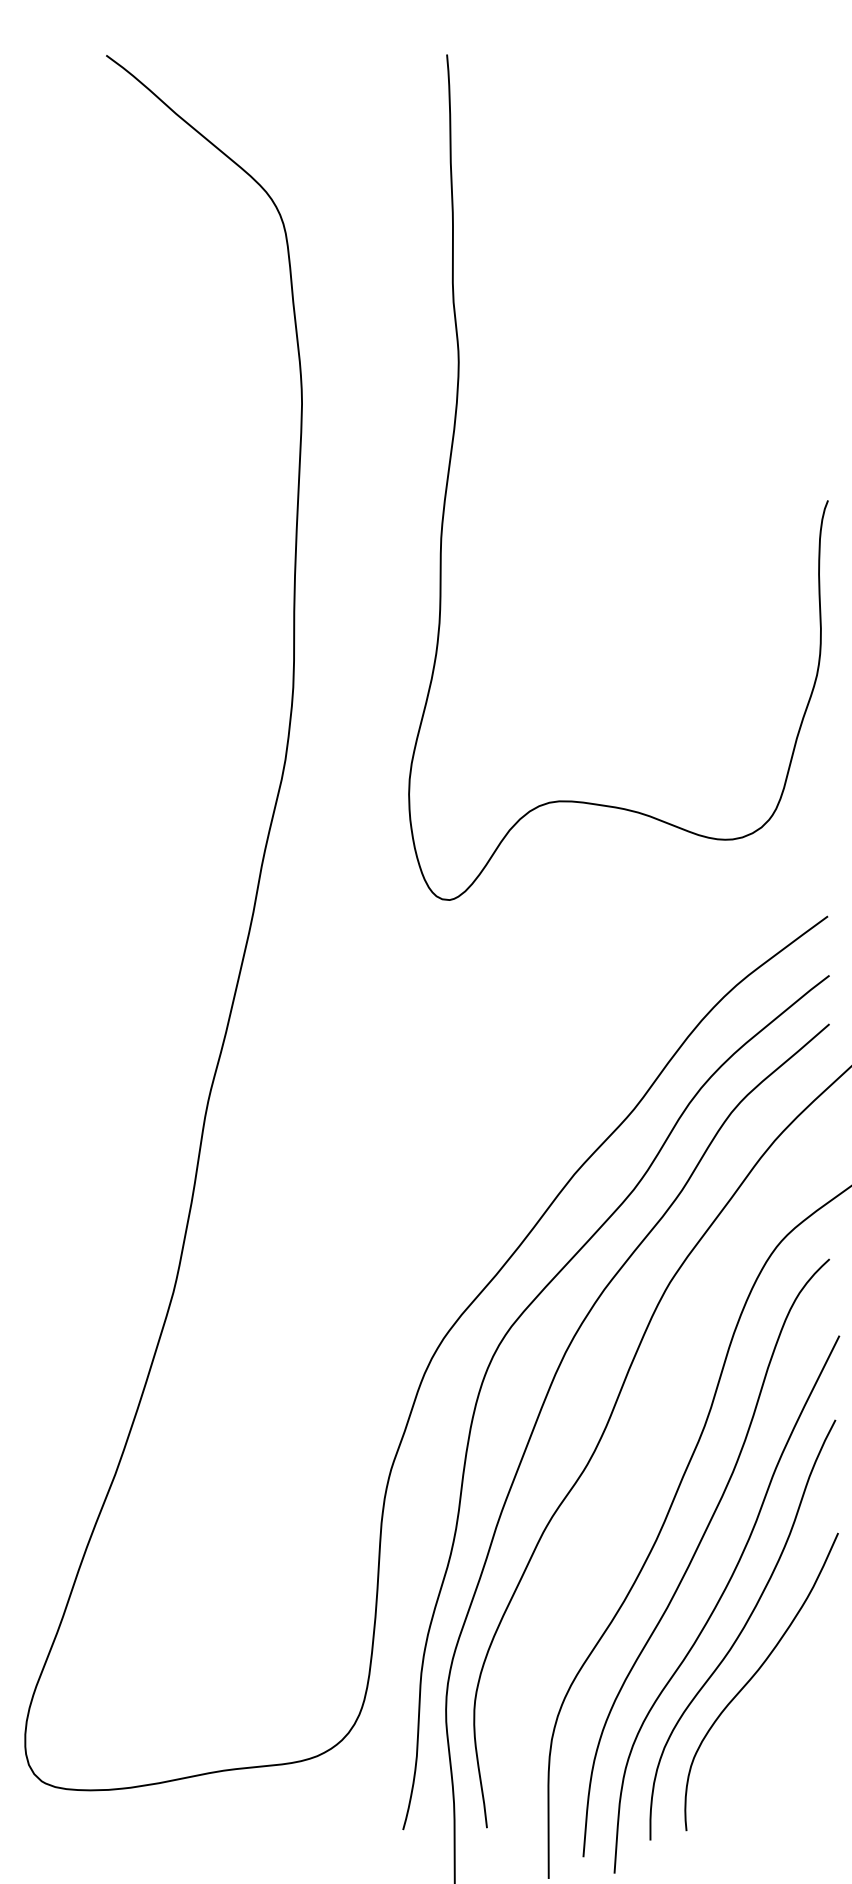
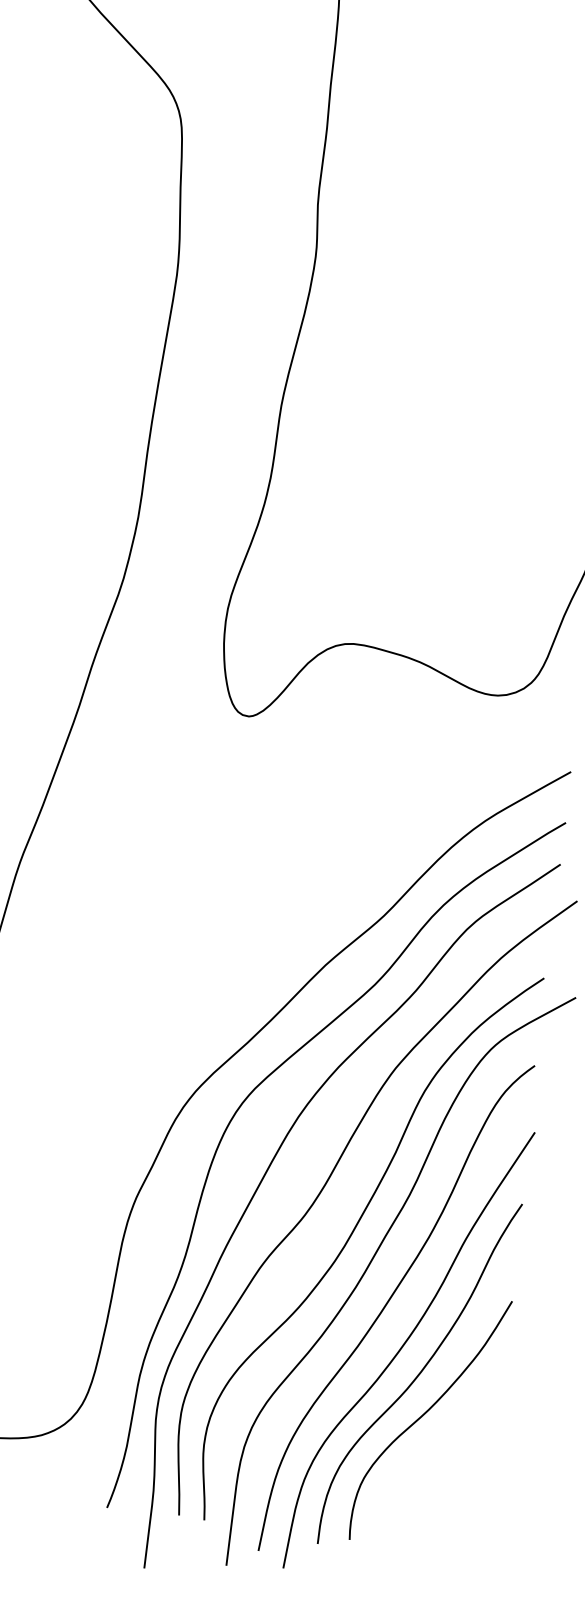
curve: (643, 1483) -> (350, 1237), added

